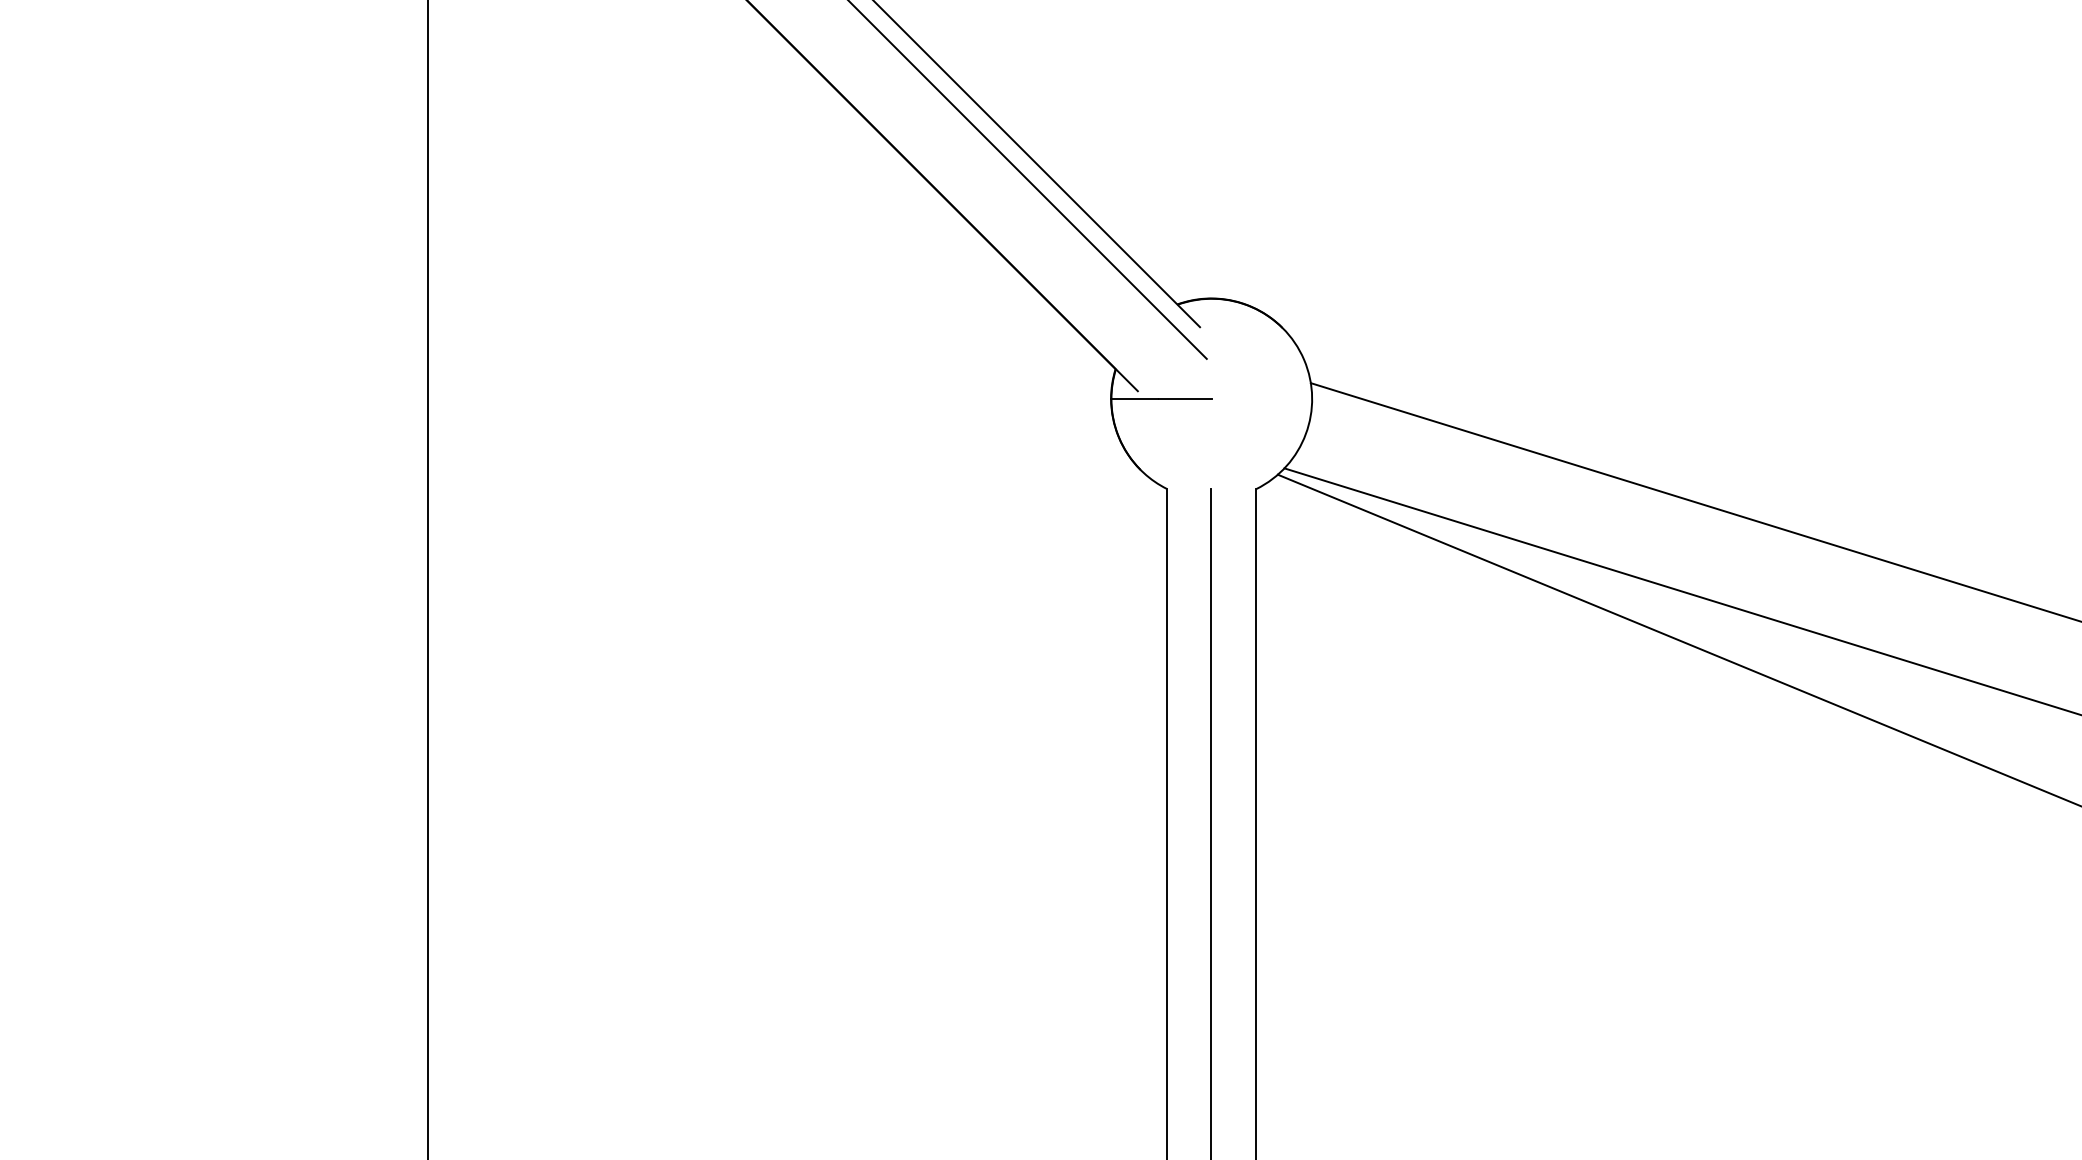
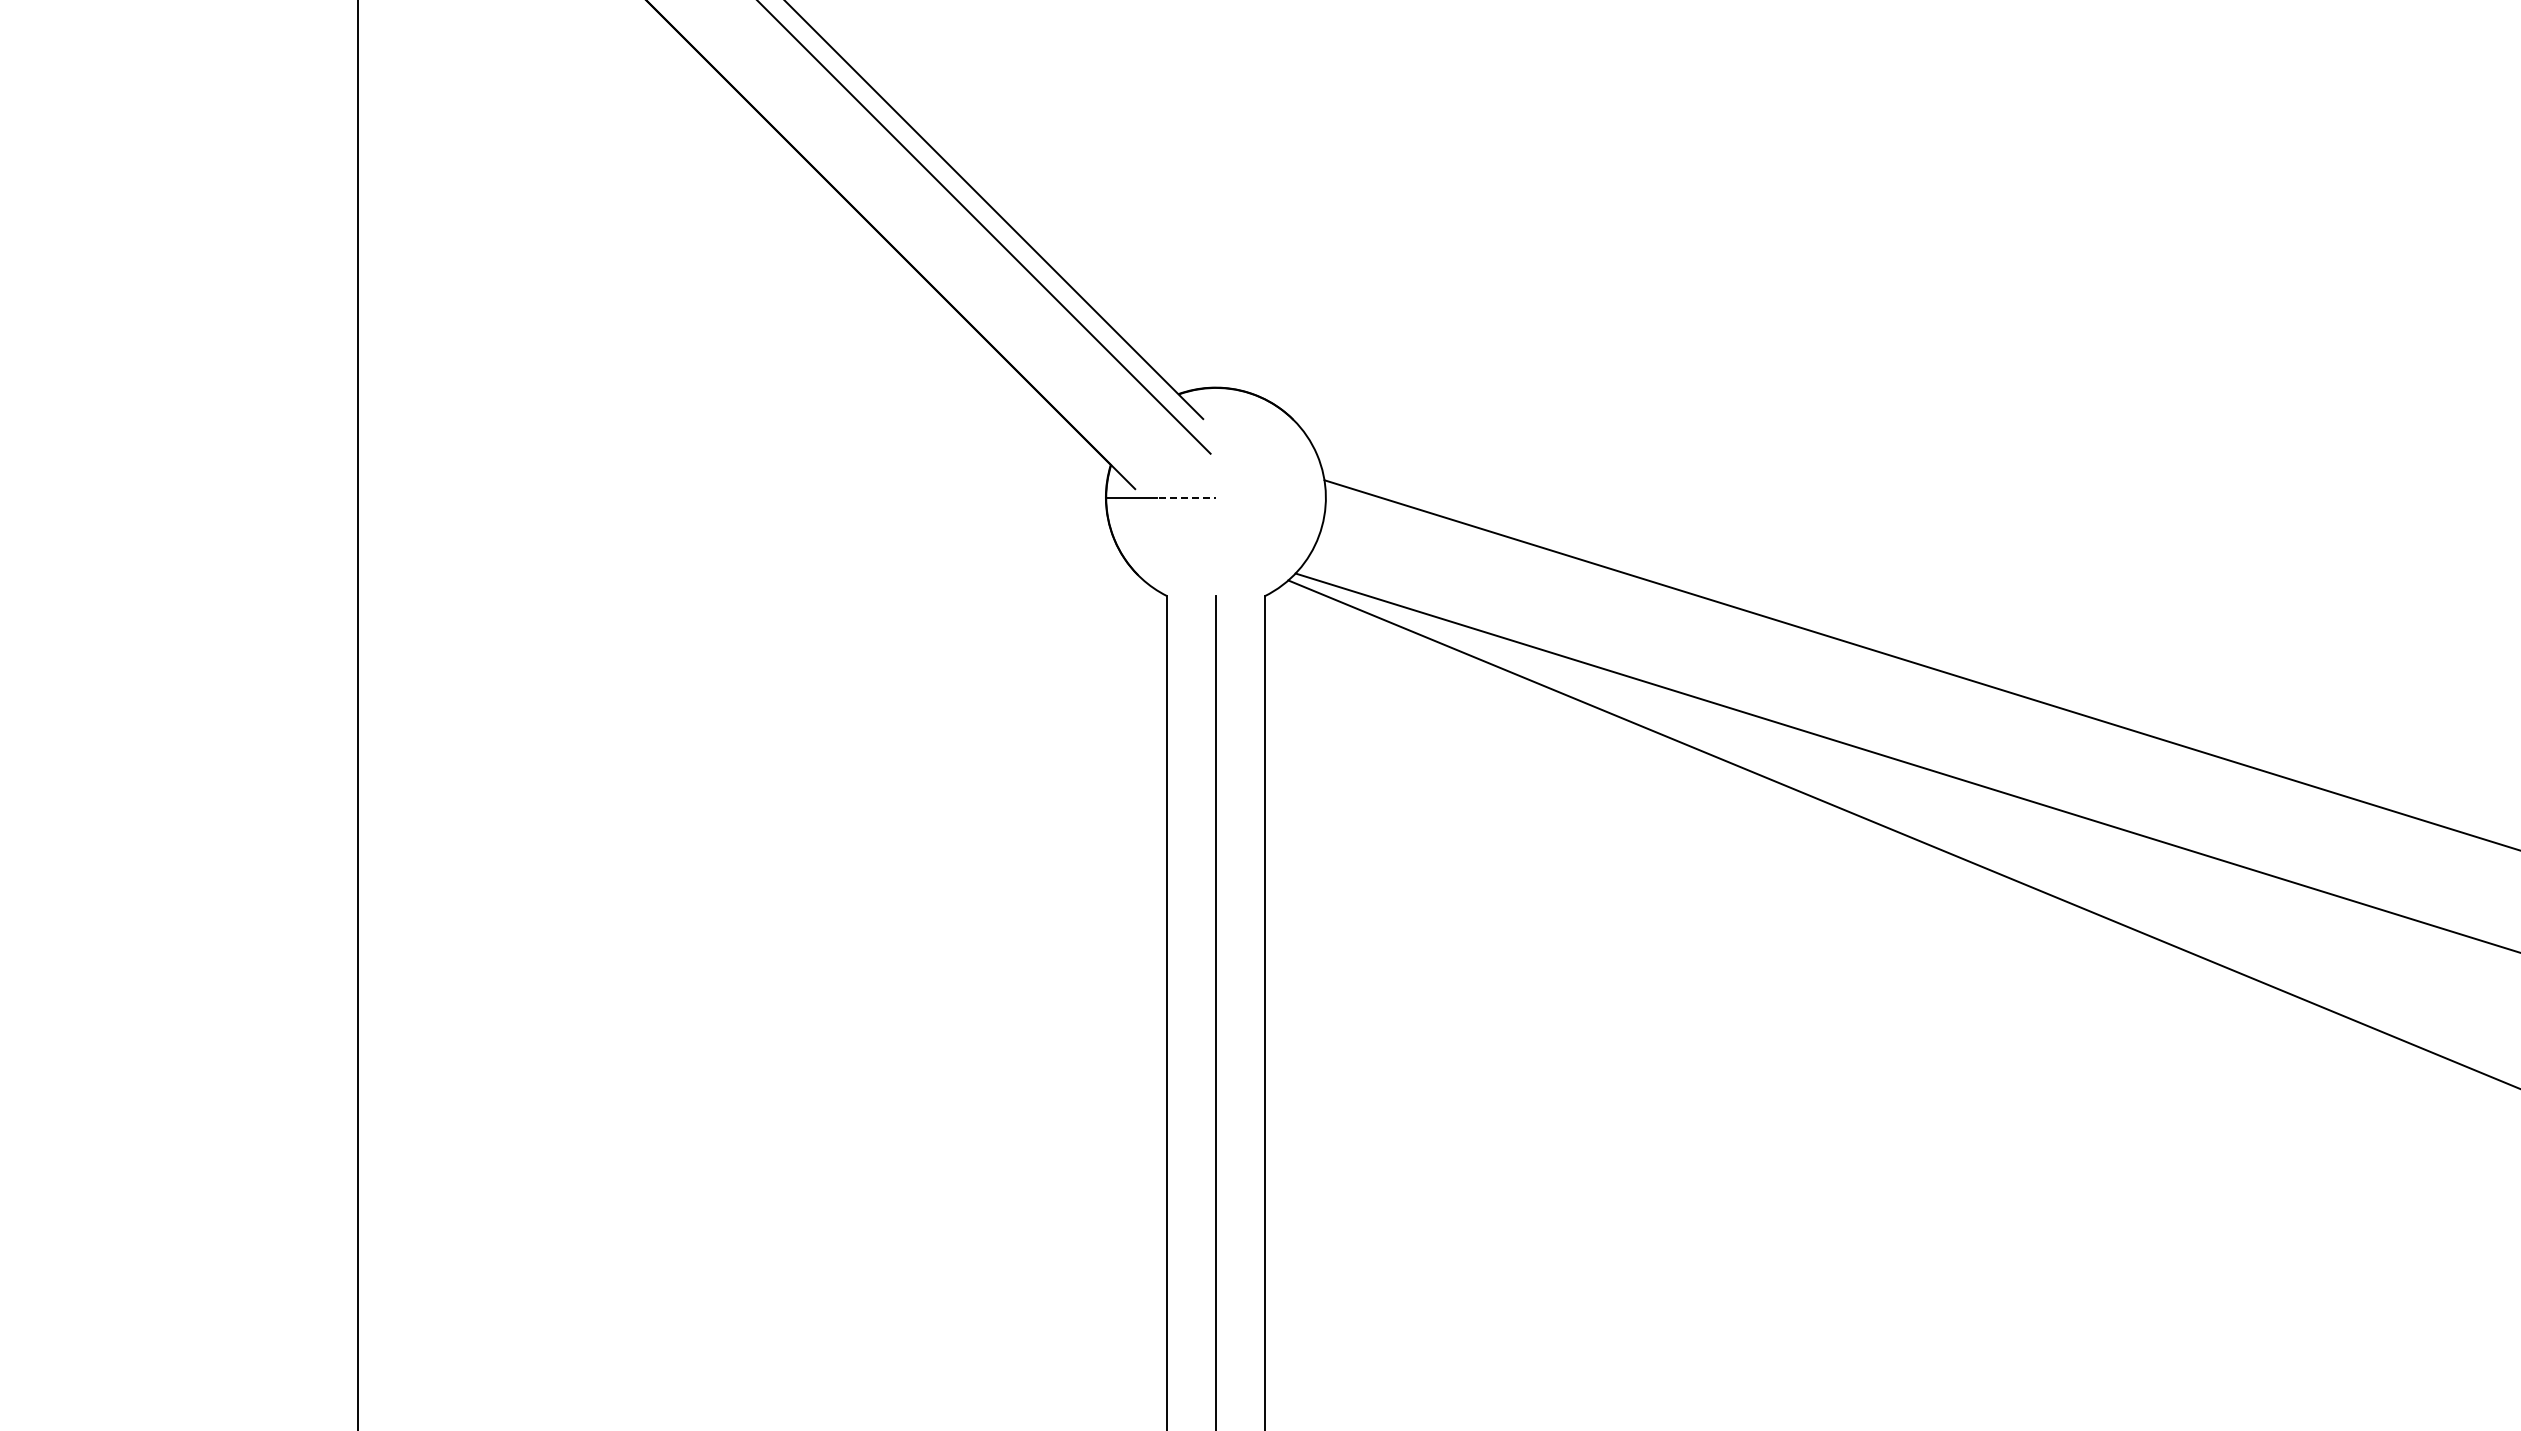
line: (1185, 398) -> (1187, 497), solid -> dashed

